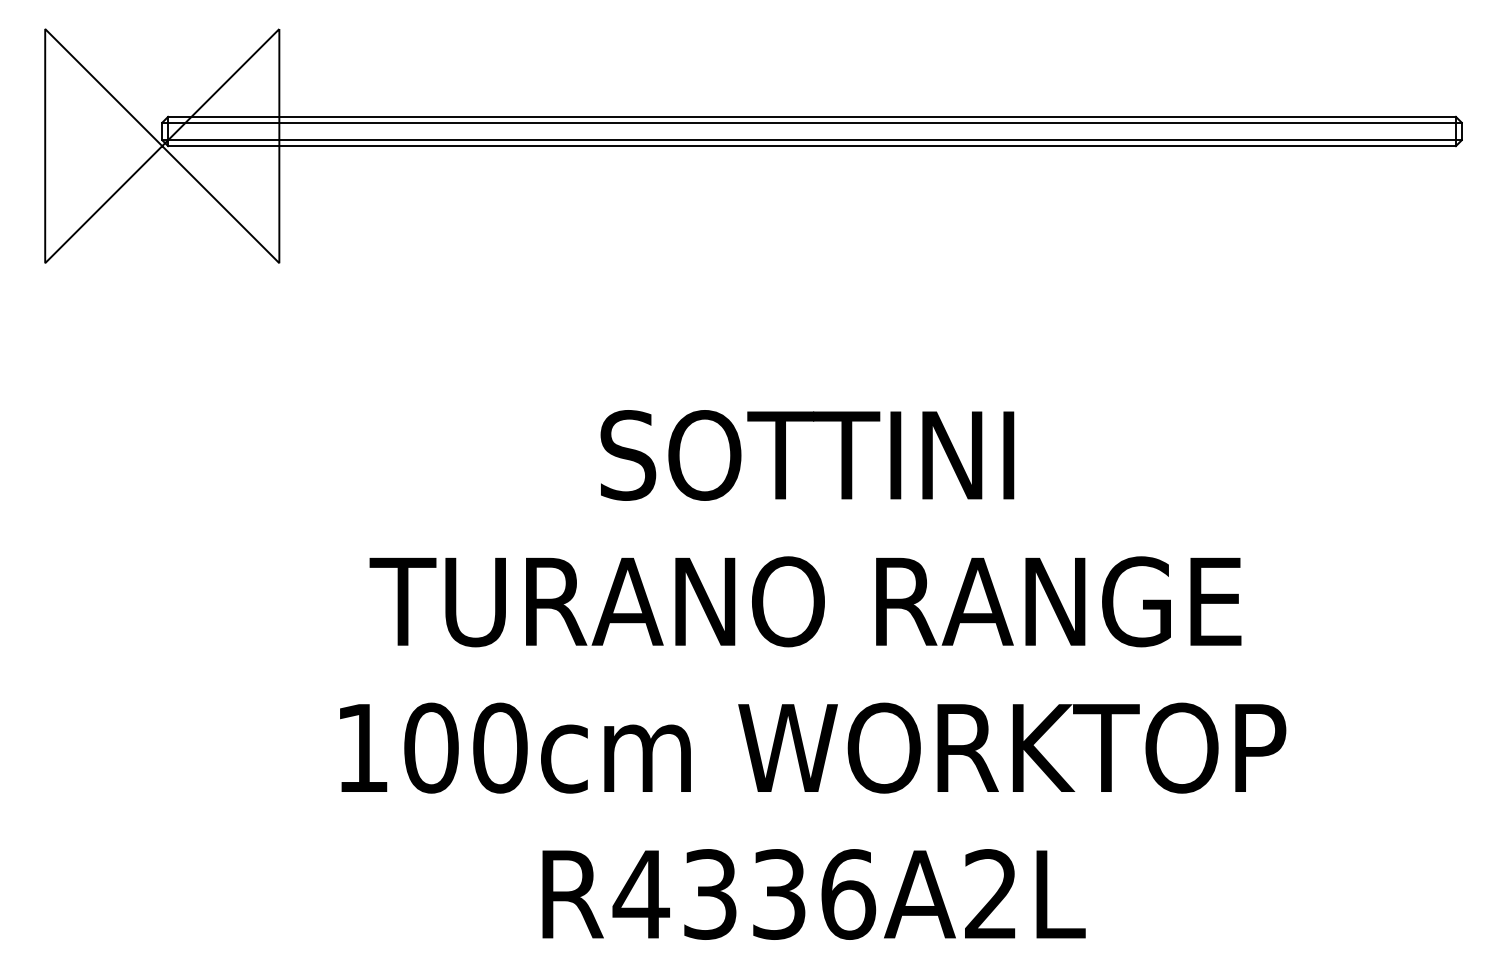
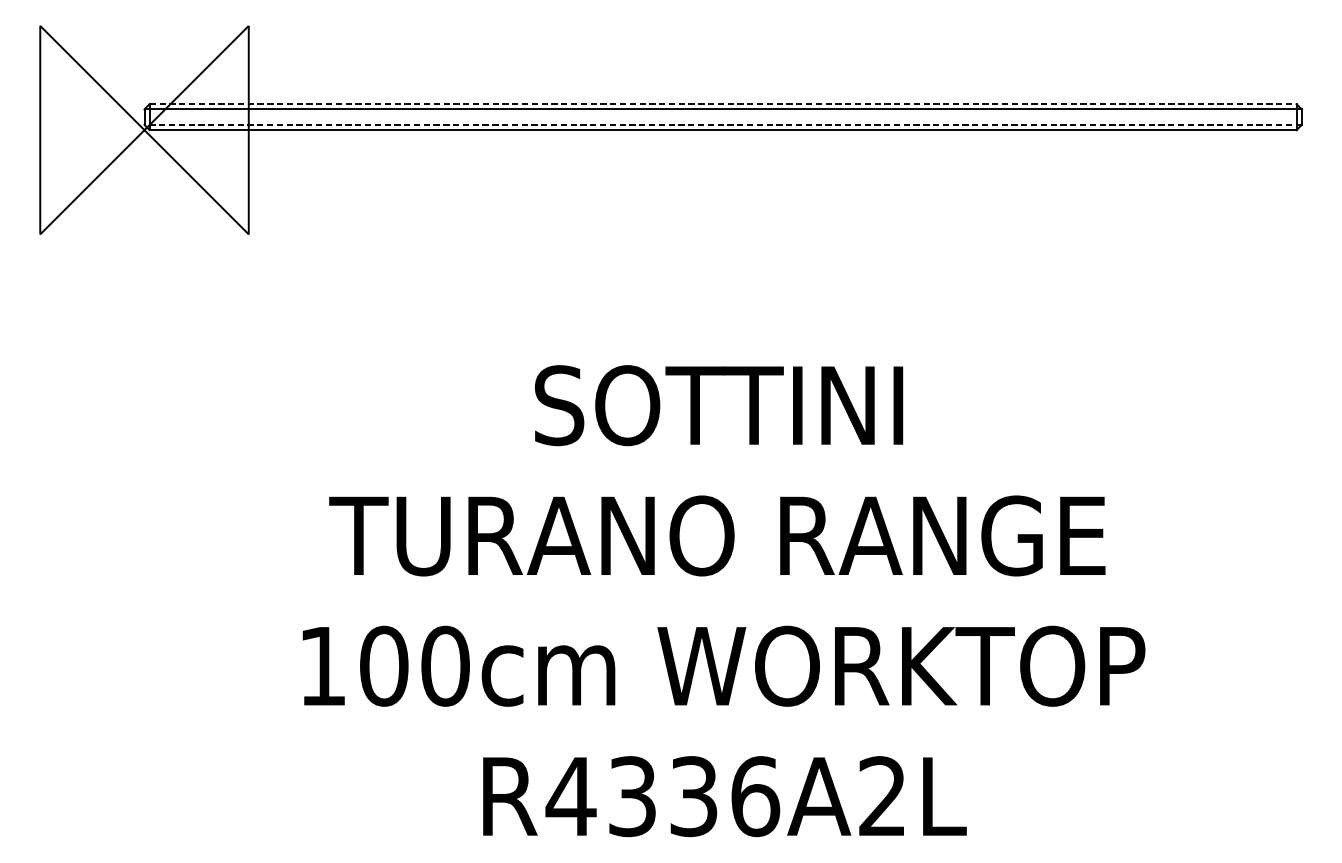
line: (812, 116) -> (723, 103), solid -> dashed
line: (812, 140) -> (723, 125), solid -> dashed

